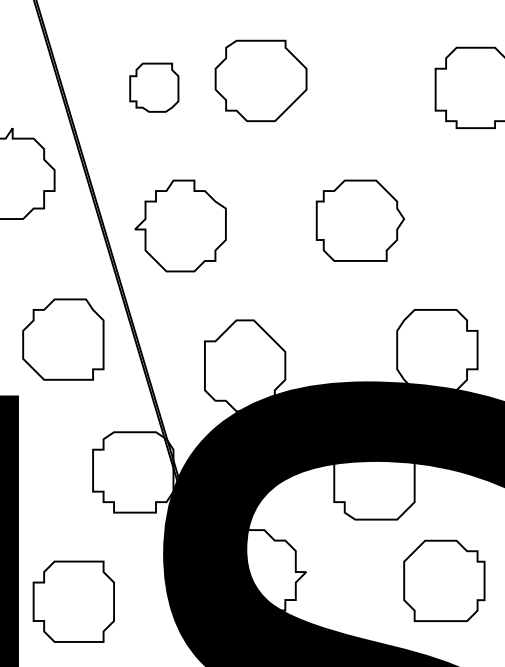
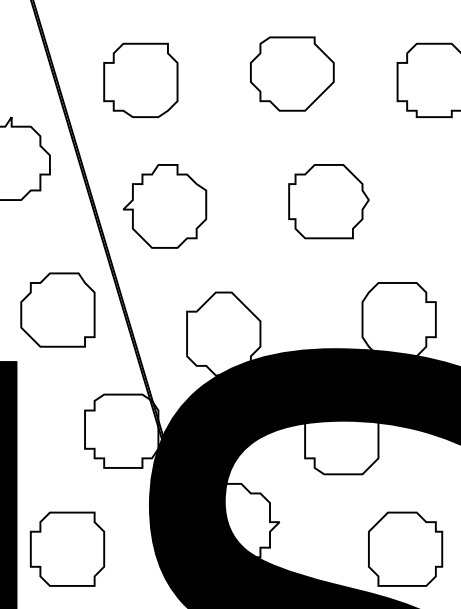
part: (261, 80) -> (292, 73), moved
part: (153, 86) -> (140, 79), size x1.67
part: (444, 580) -> (405, 548), moved

